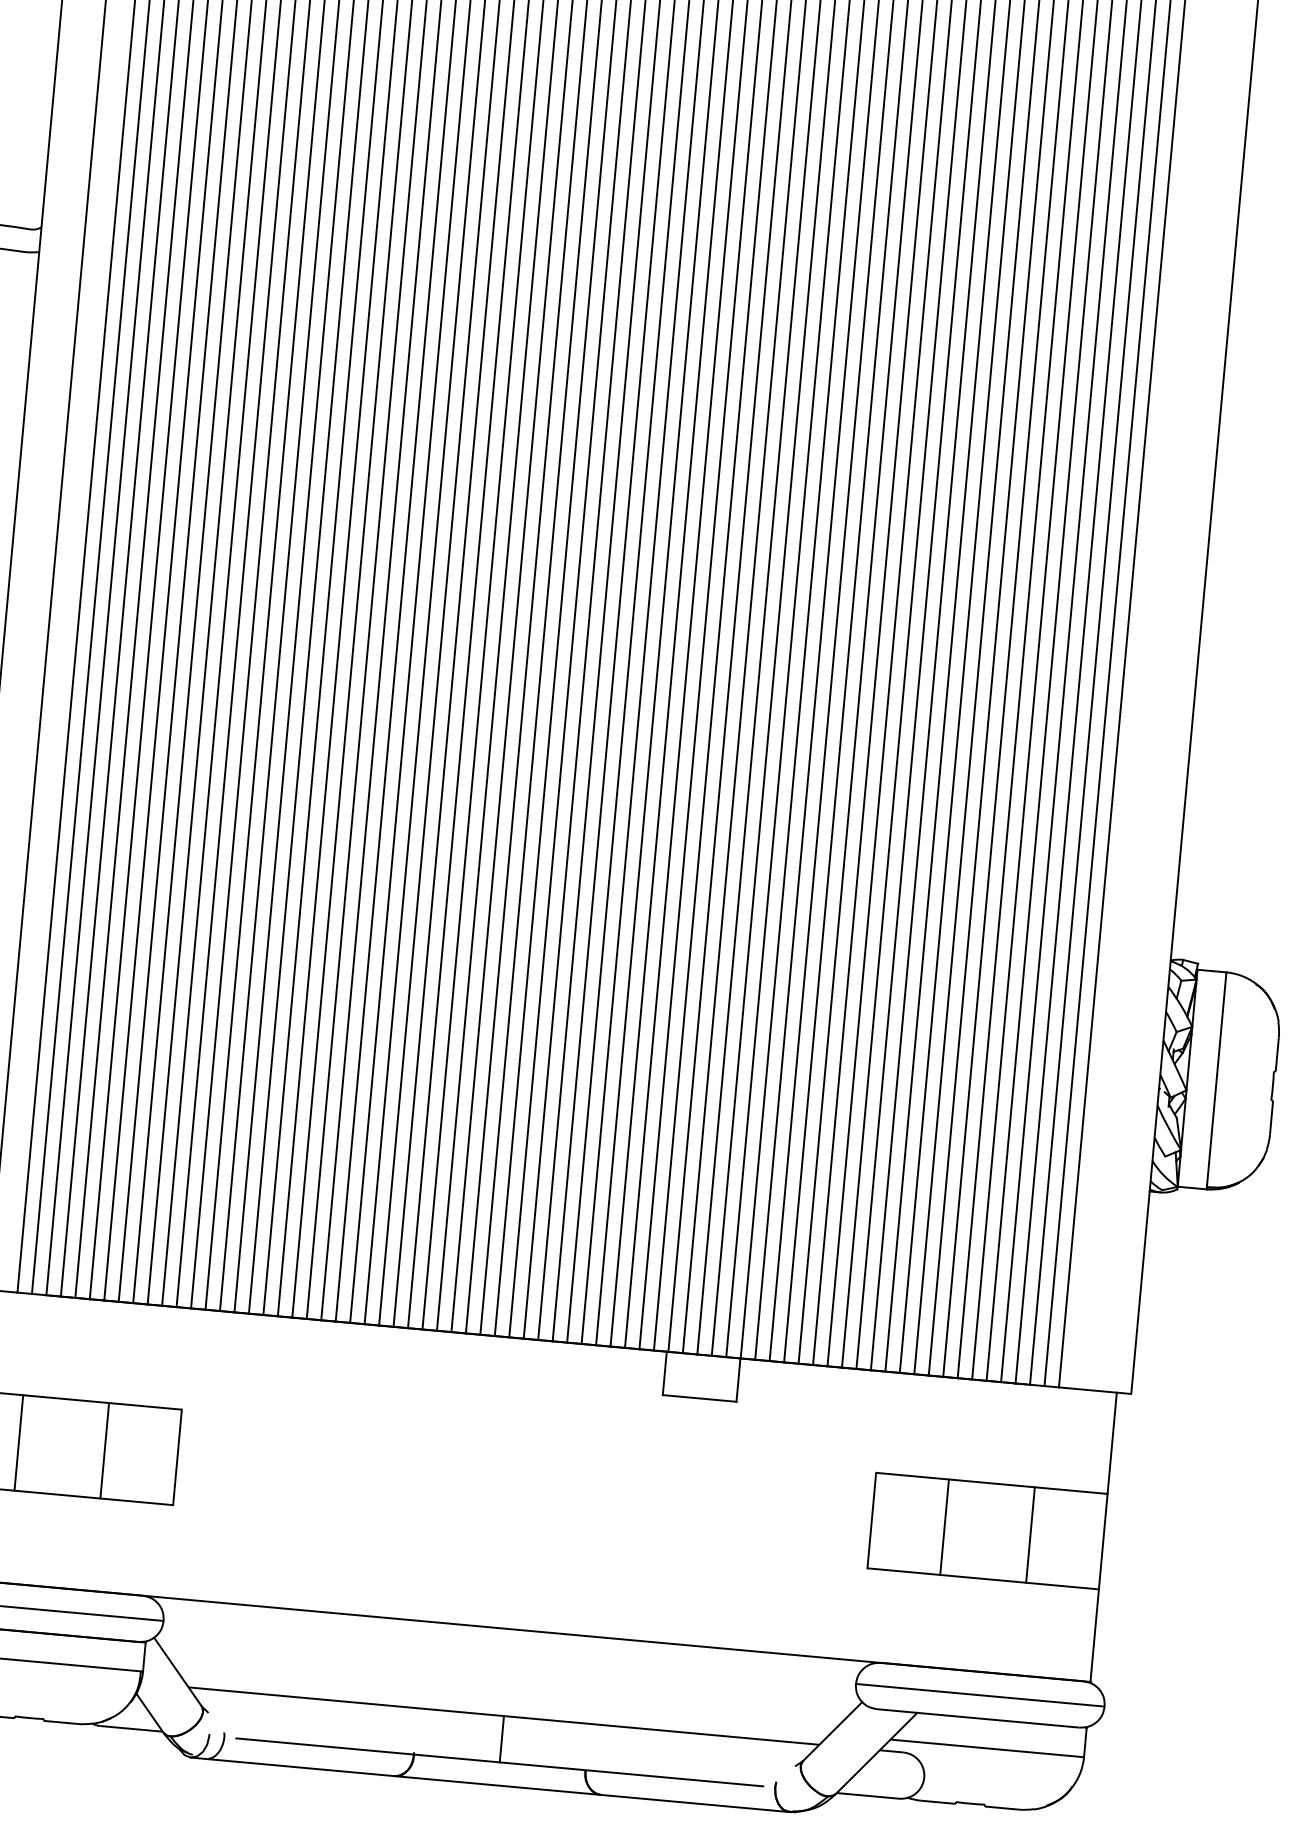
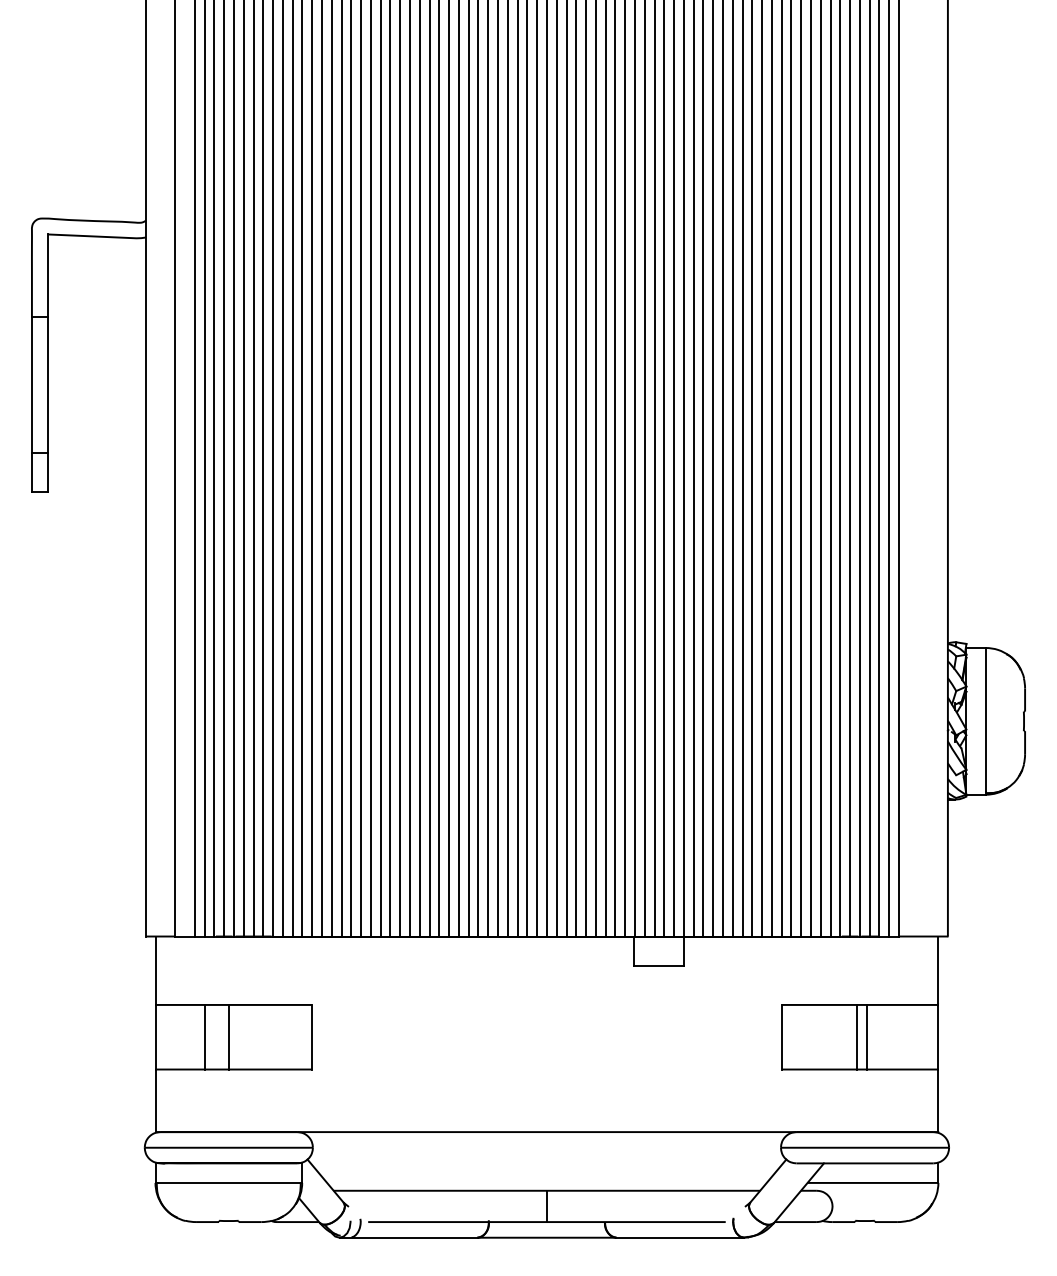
line: (105, 1449) -> (229, 1036), moved
line: (944, 1526) -> (866, 1036), moved
line: (1029, 1533) -> (856, 1036), moved

